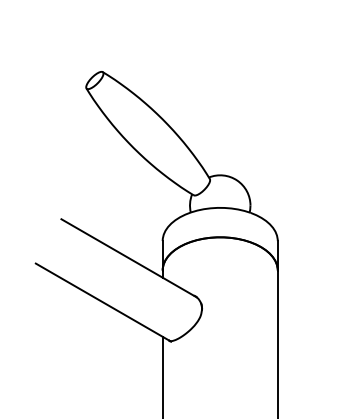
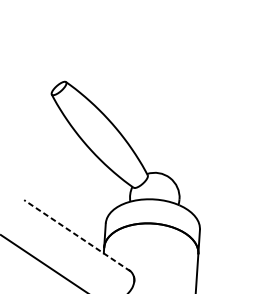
line: (128, 258) -> (76, 235), solid -> dashed

